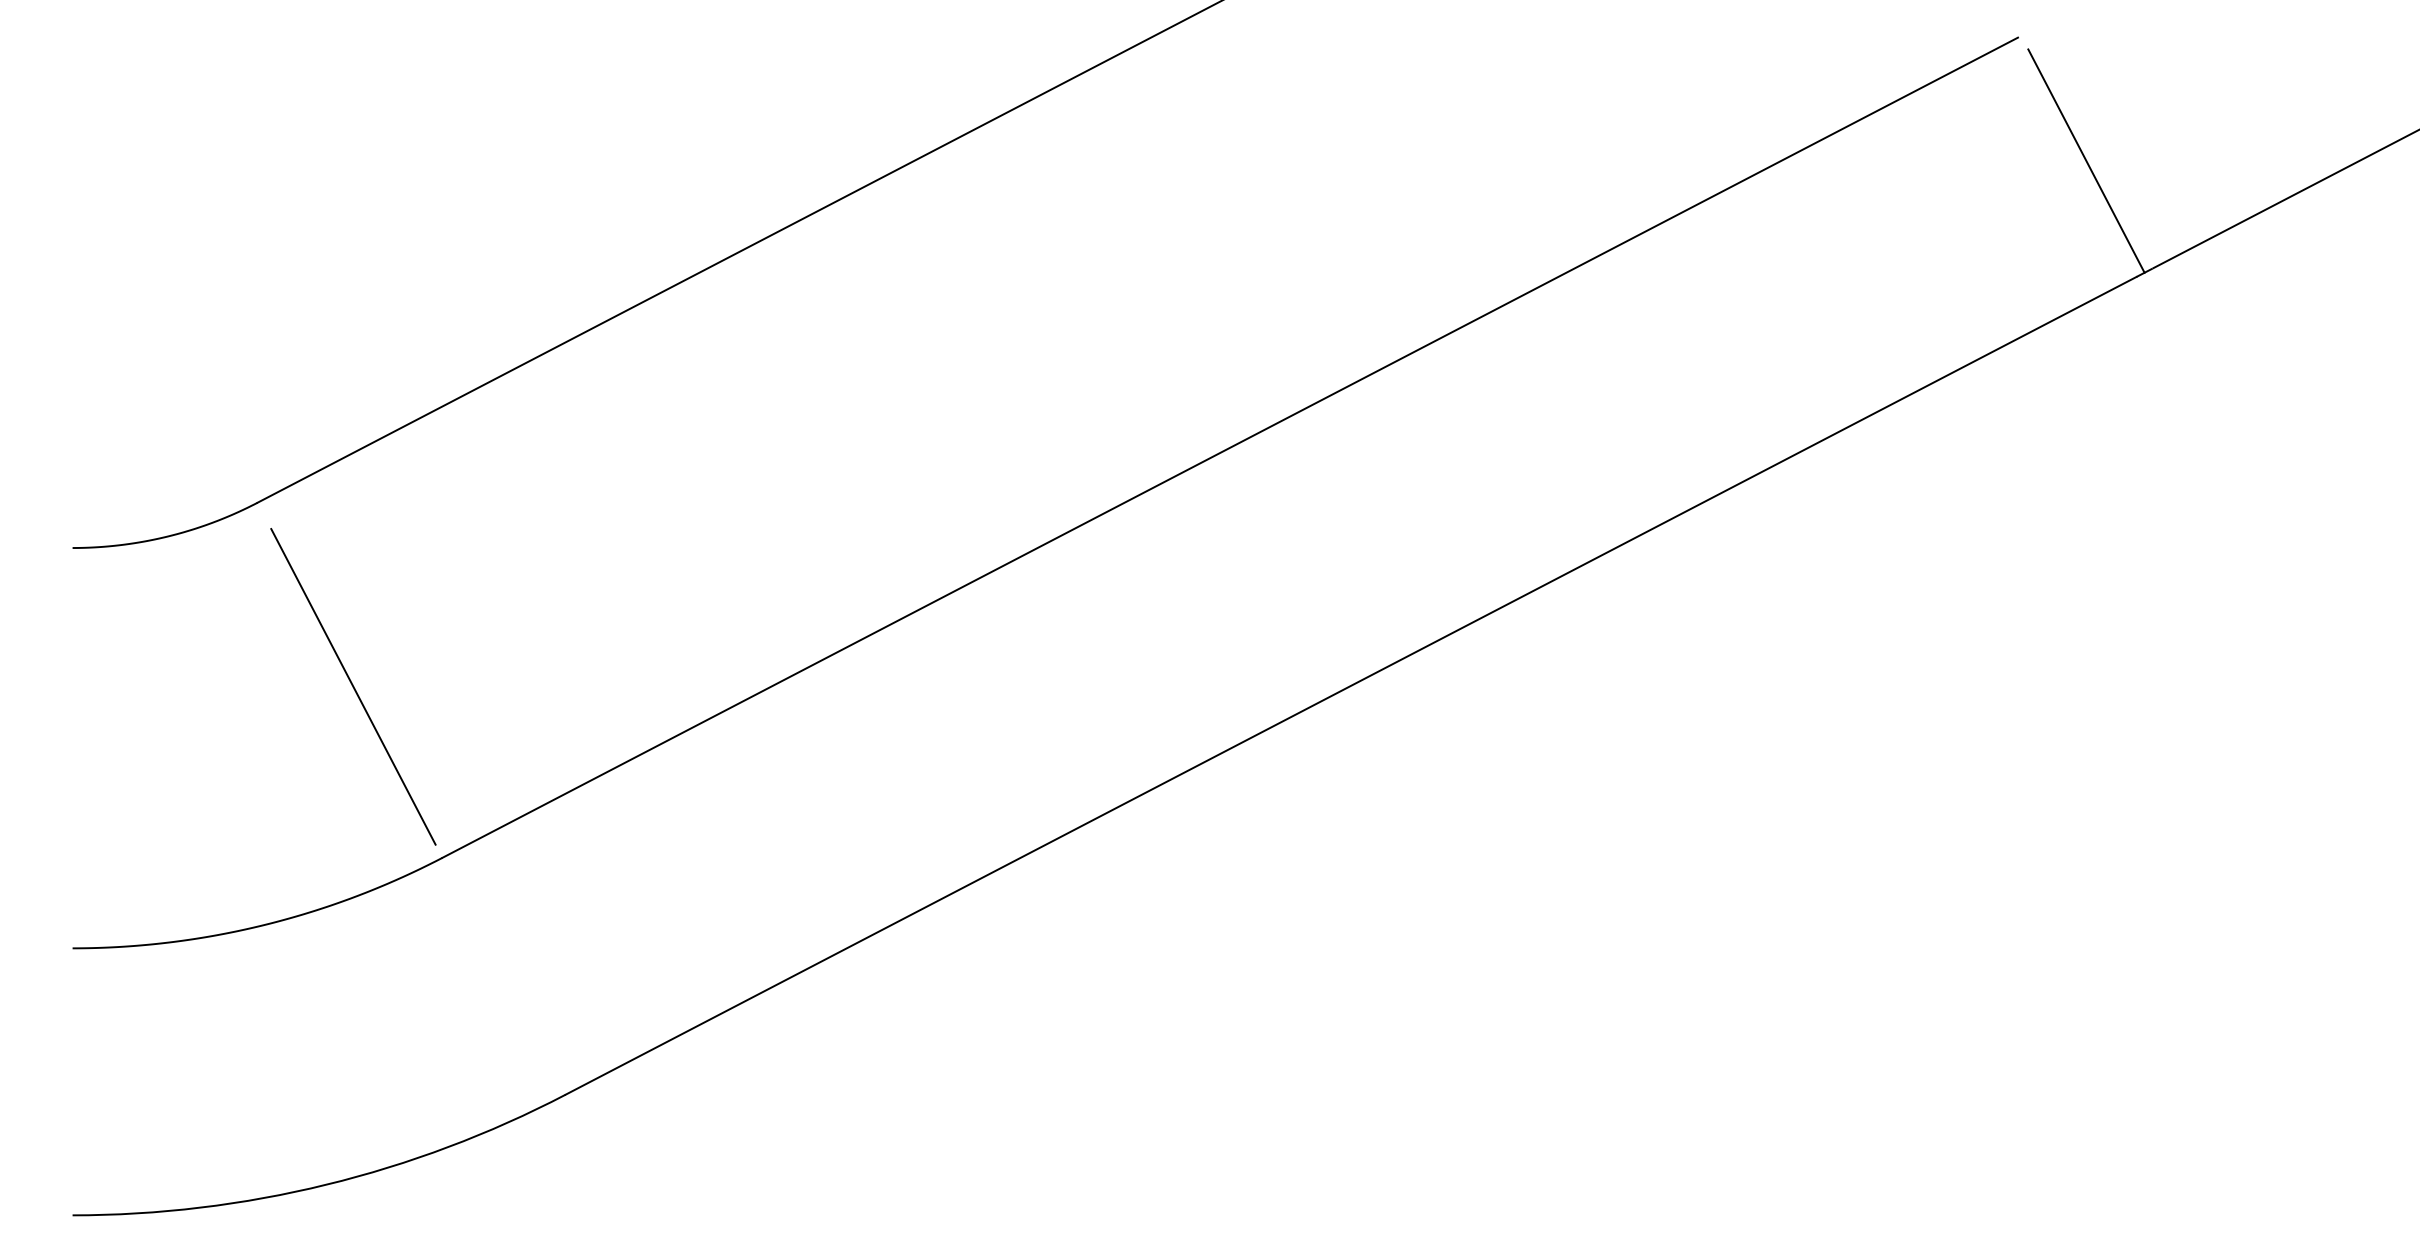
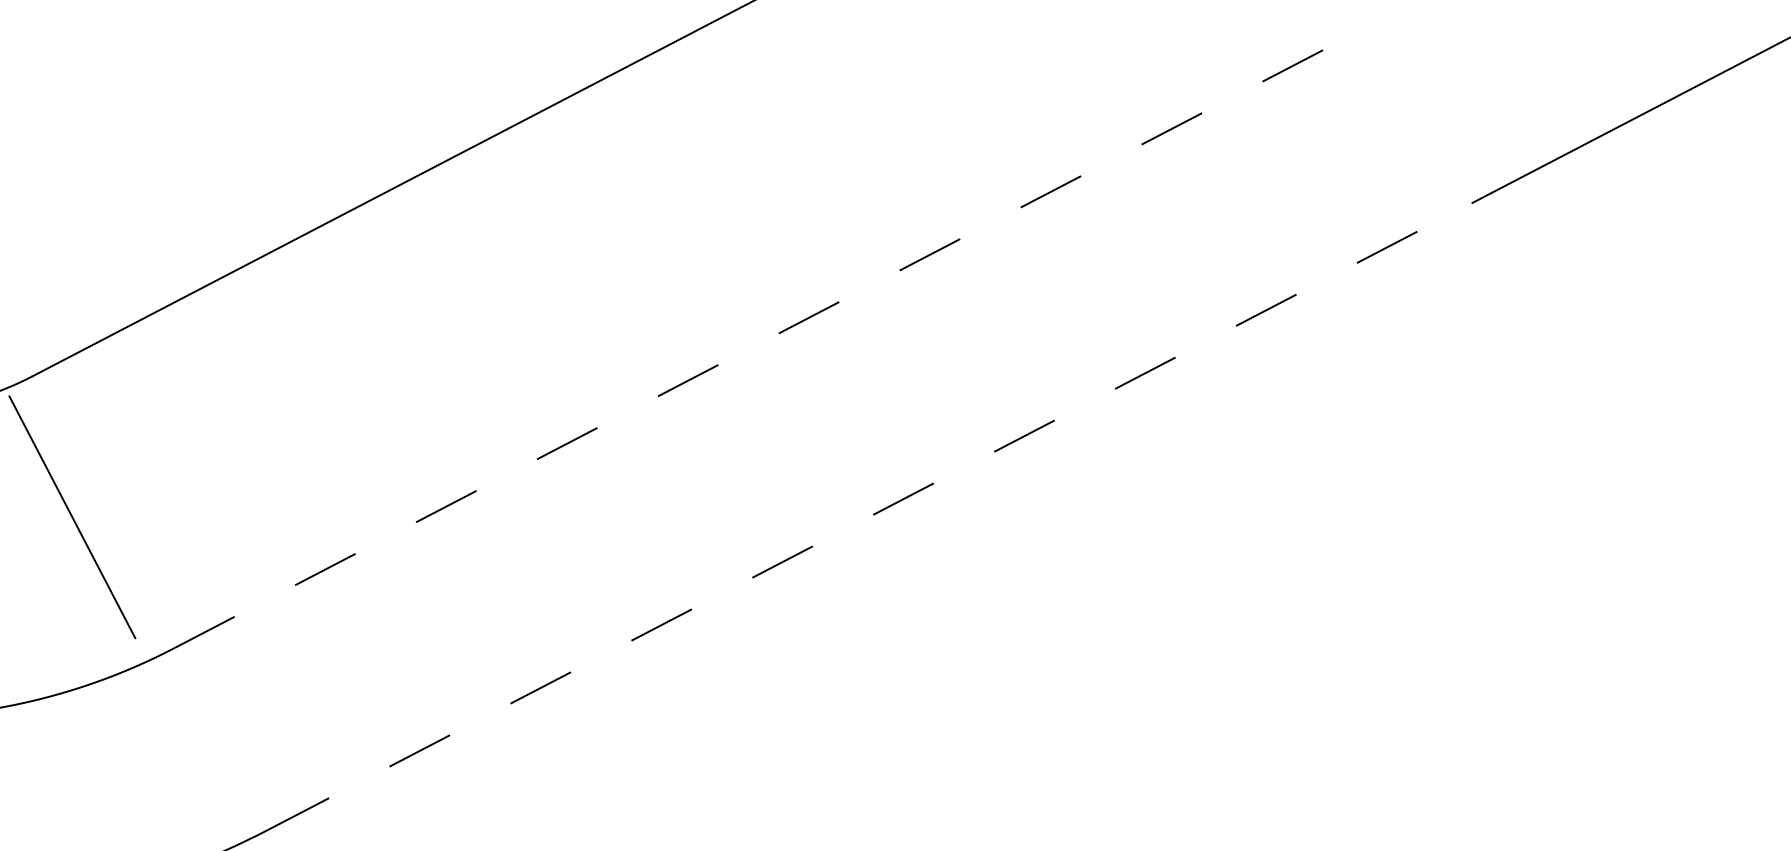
line: (2086, 160) -> (1433, 114), removed
line: (1230, 447) -> (777, 333), solid -> dashed
line: (1351, 685) -> (870, 516), solid -> dashed
line: (353, 686) -> (72, 516), moved

